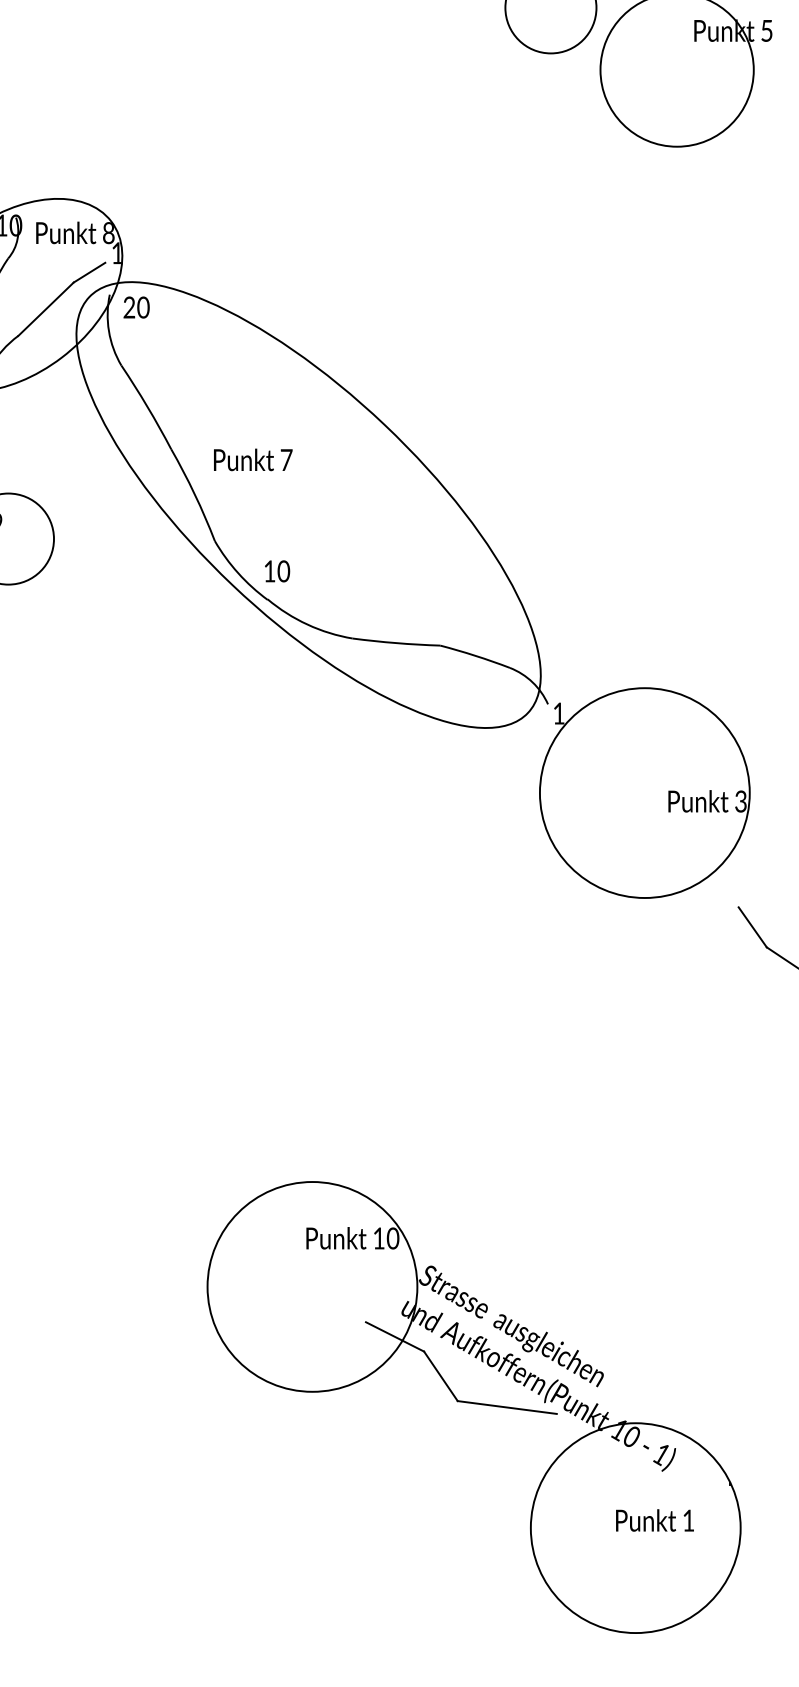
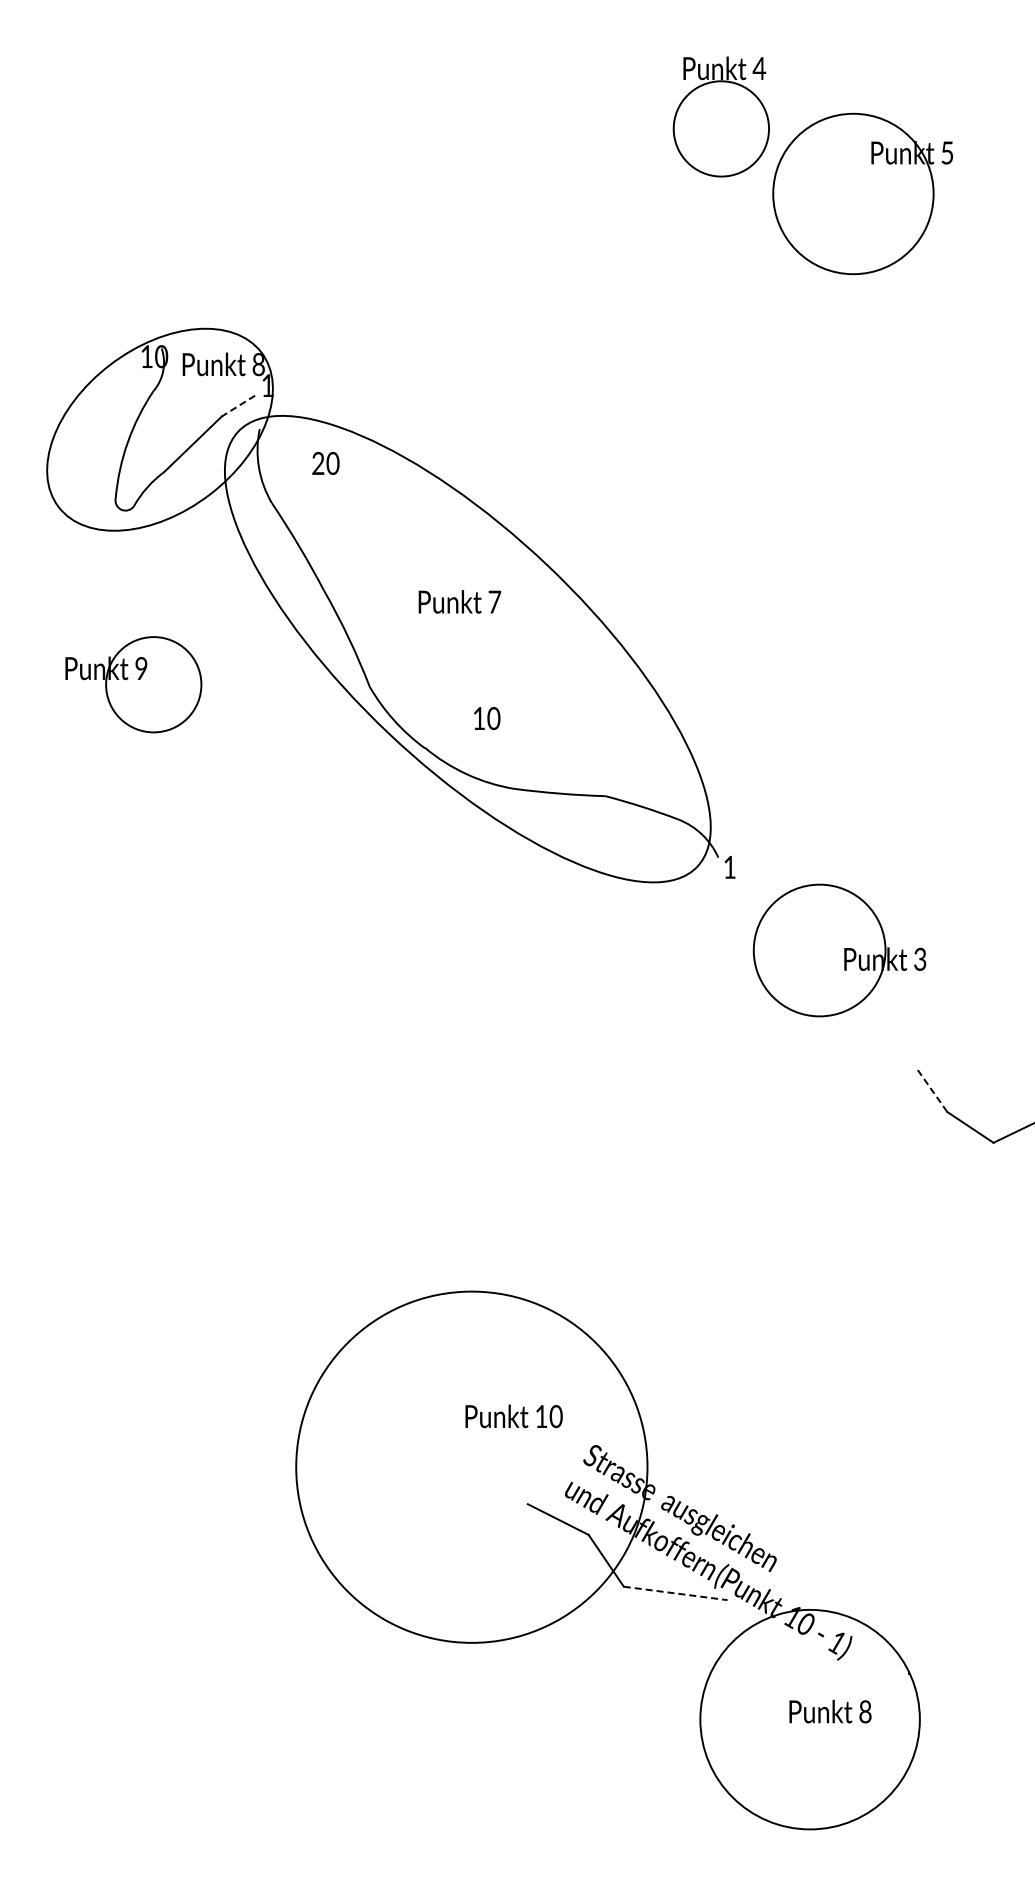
line: (89, 273) -> (238, 406), solid -> dashed
text: (136, 307) -> (325, 463), moved
text: (252, 459) -> (459, 601), moved
text: (277, 571) -> (487, 718), moved
circle: (644, 793) -> (819, 950), size x0.6
line: (752, 927) -> (932, 1091), solid -> dashed
circle: (312, 1287) -> (471, 1467), size x1.6
line: (508, 1407) -> (676, 1593), solid -> dashed
text: (688, 1520) -> (865, 1711), 1 -> 8

